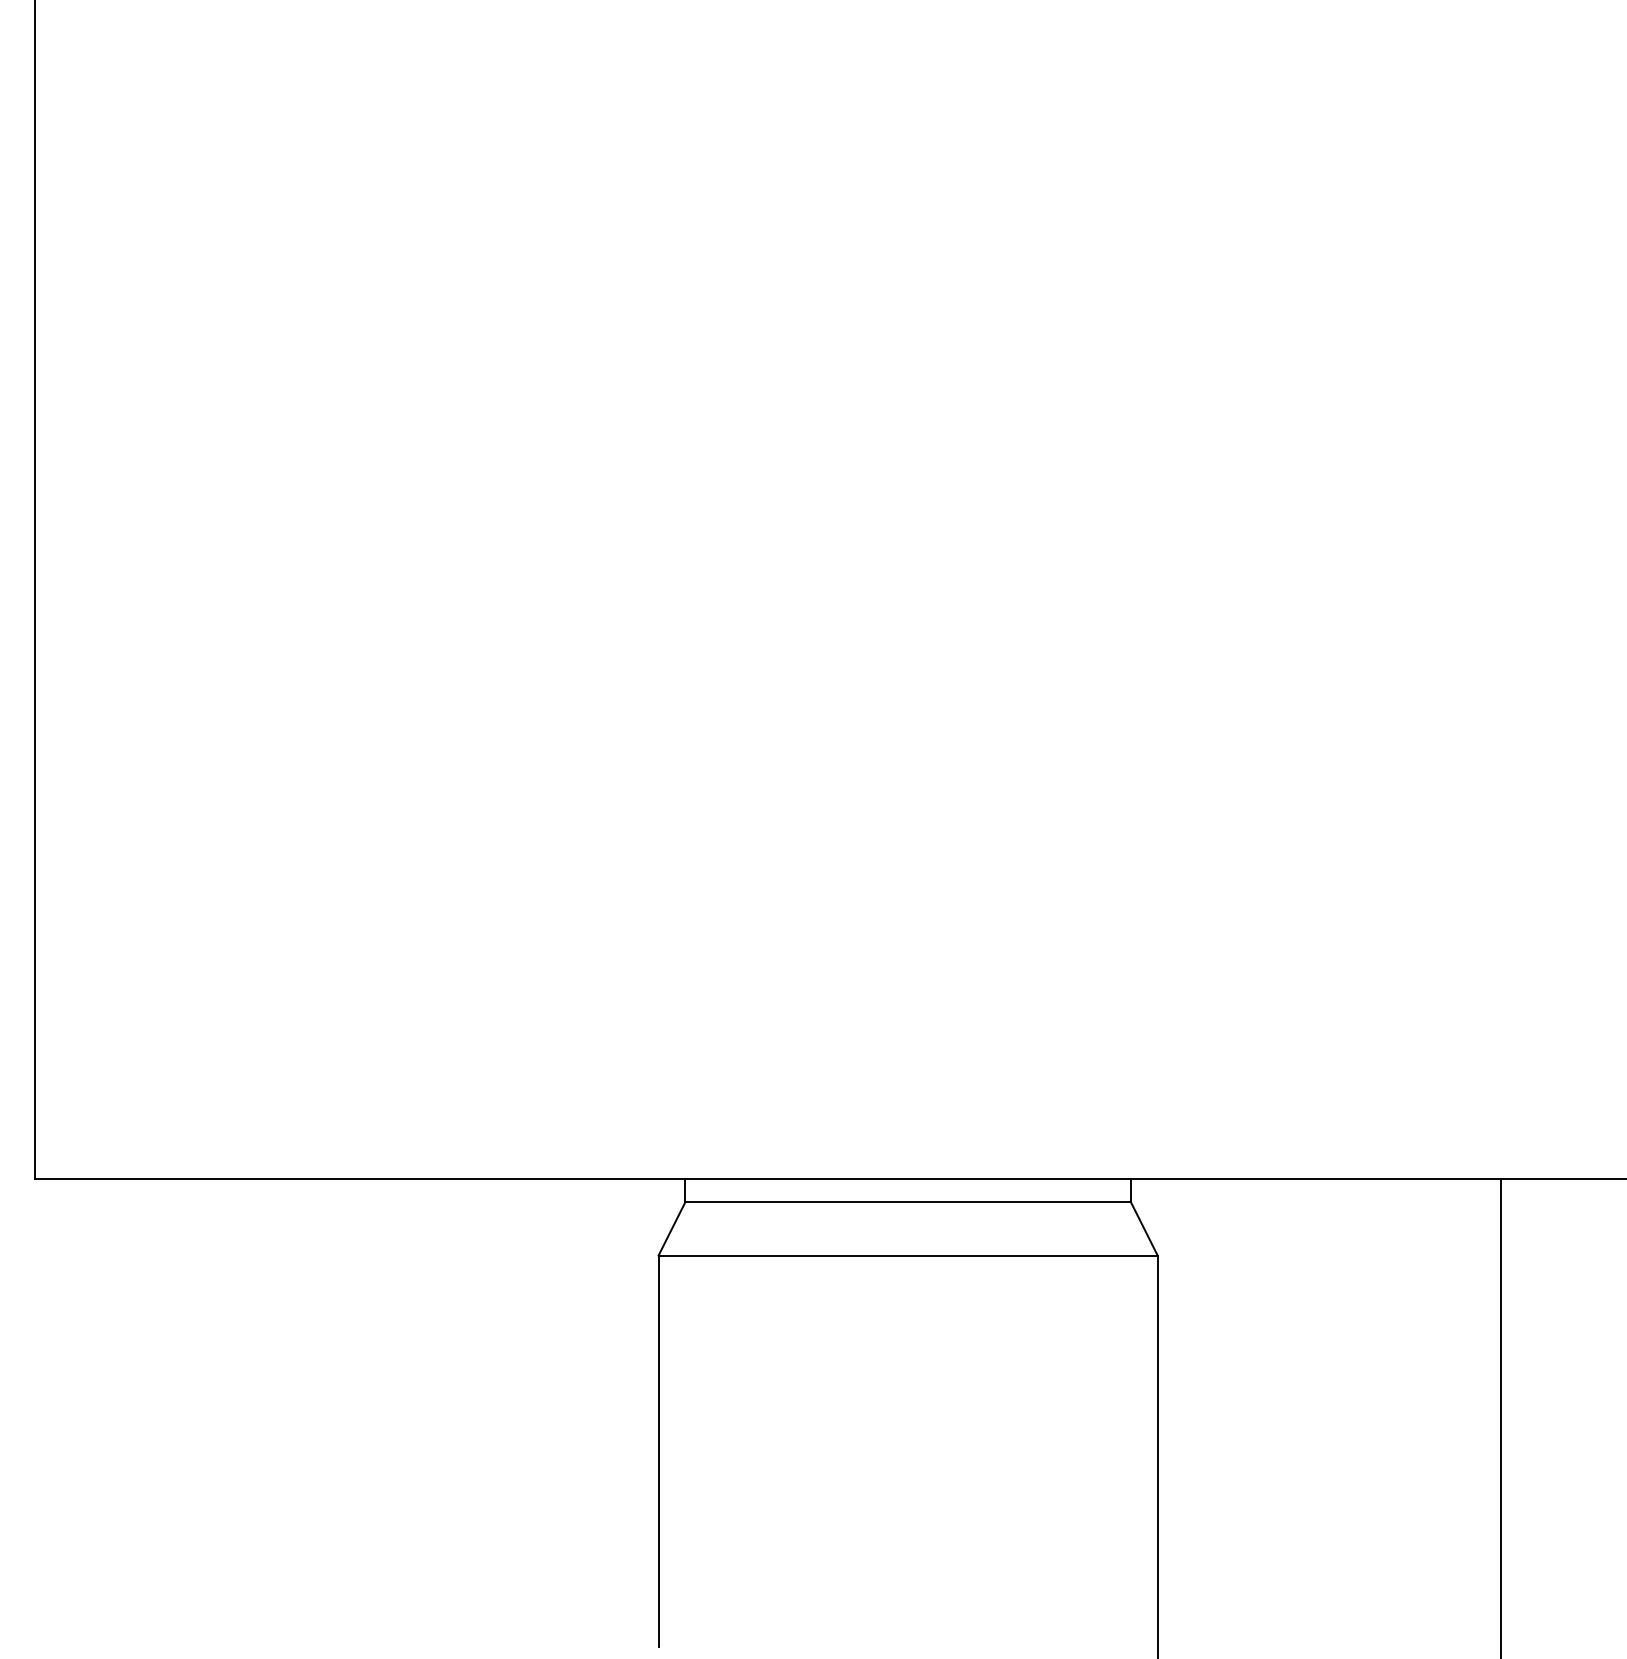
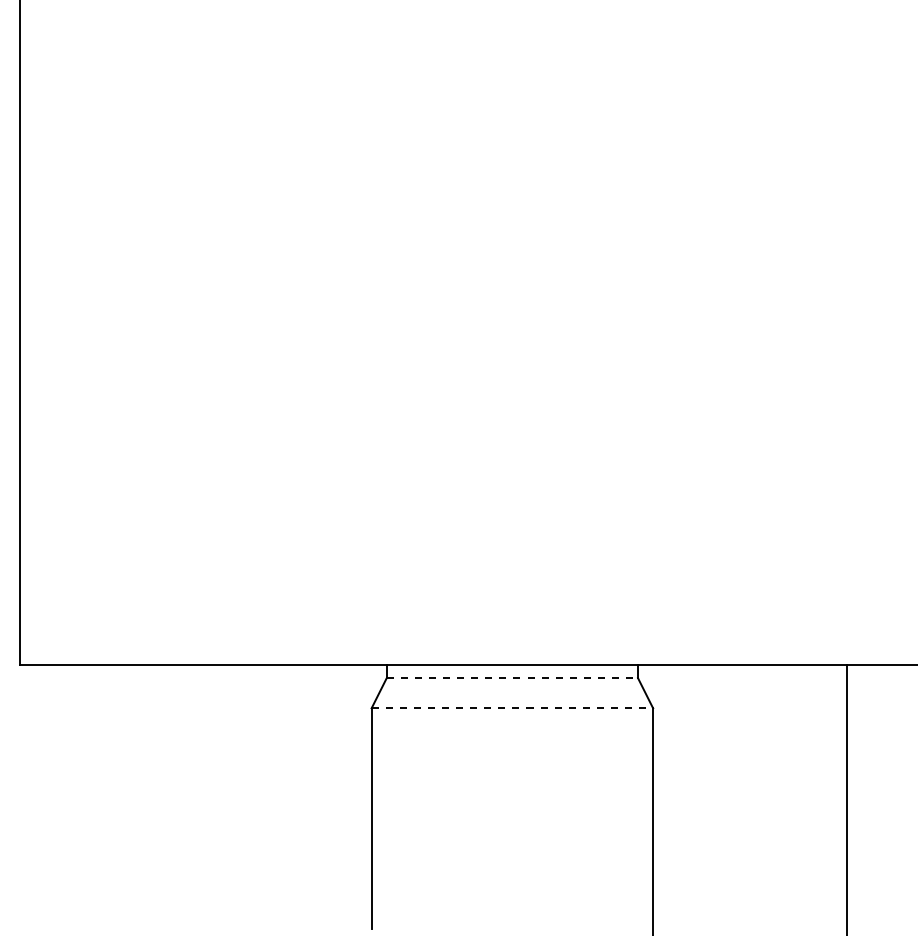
line: (908, 1202) -> (512, 678), solid -> dashed
line: (908, 1255) -> (512, 708), solid -> dashed

